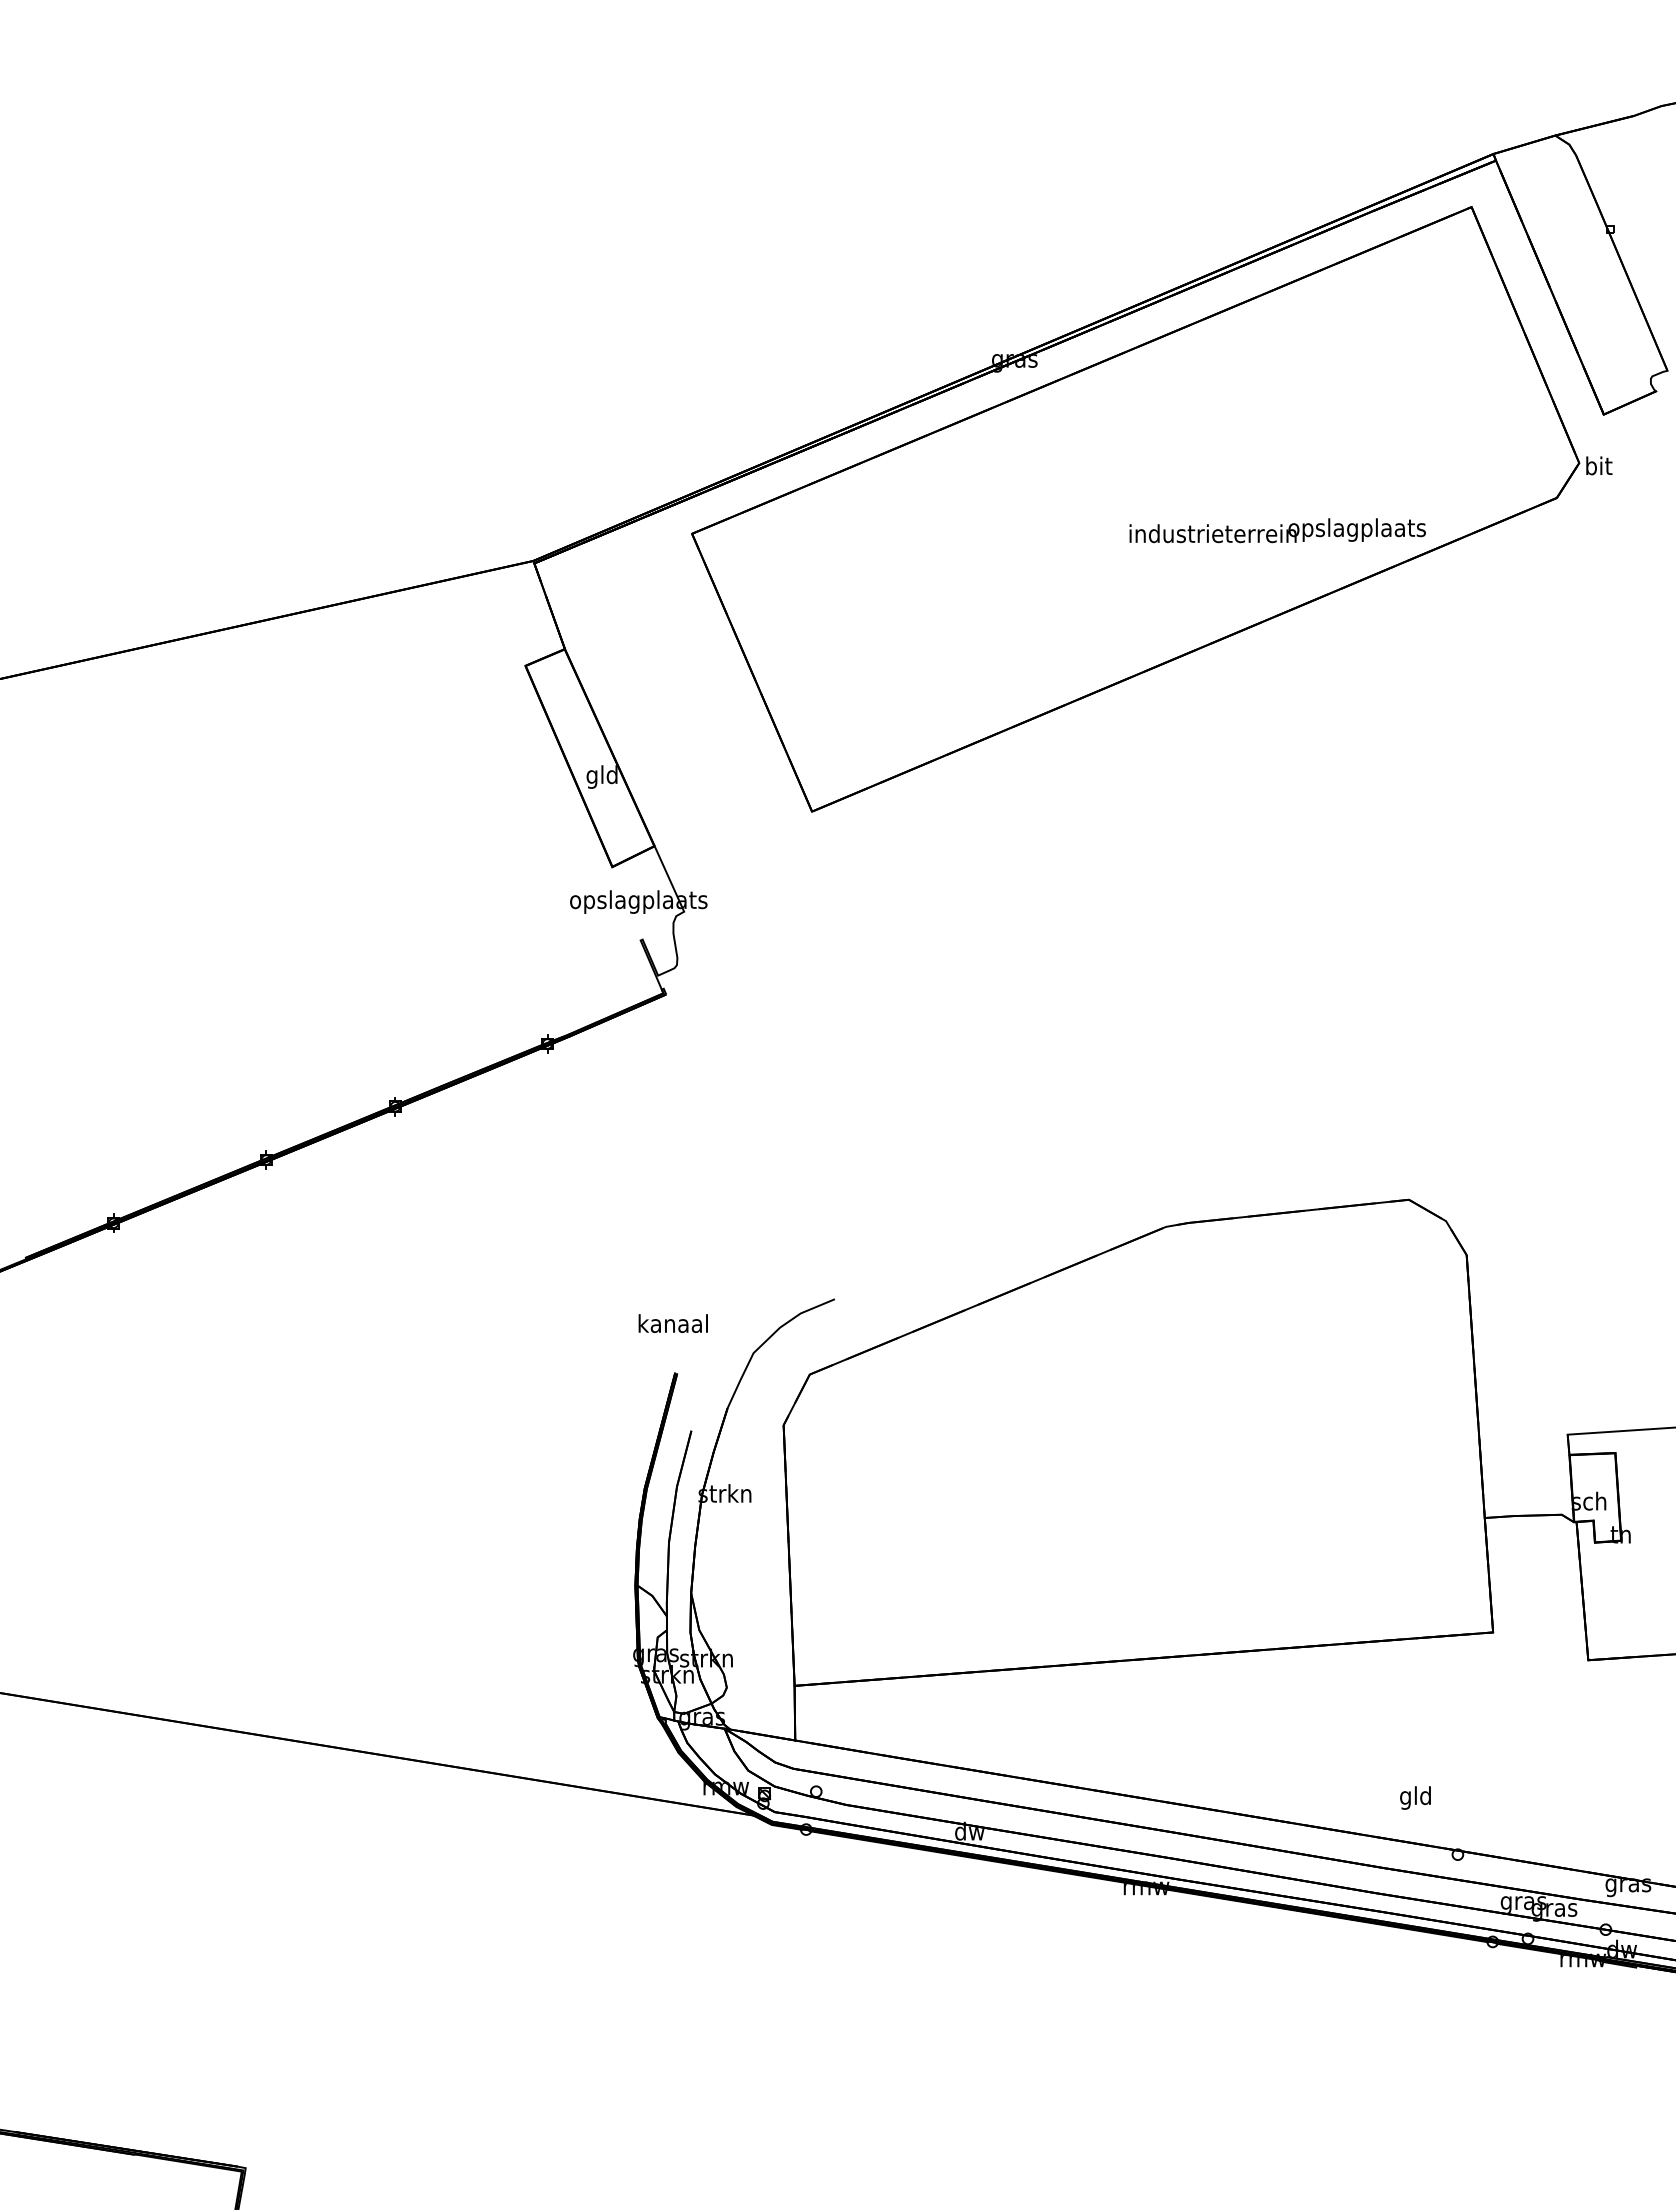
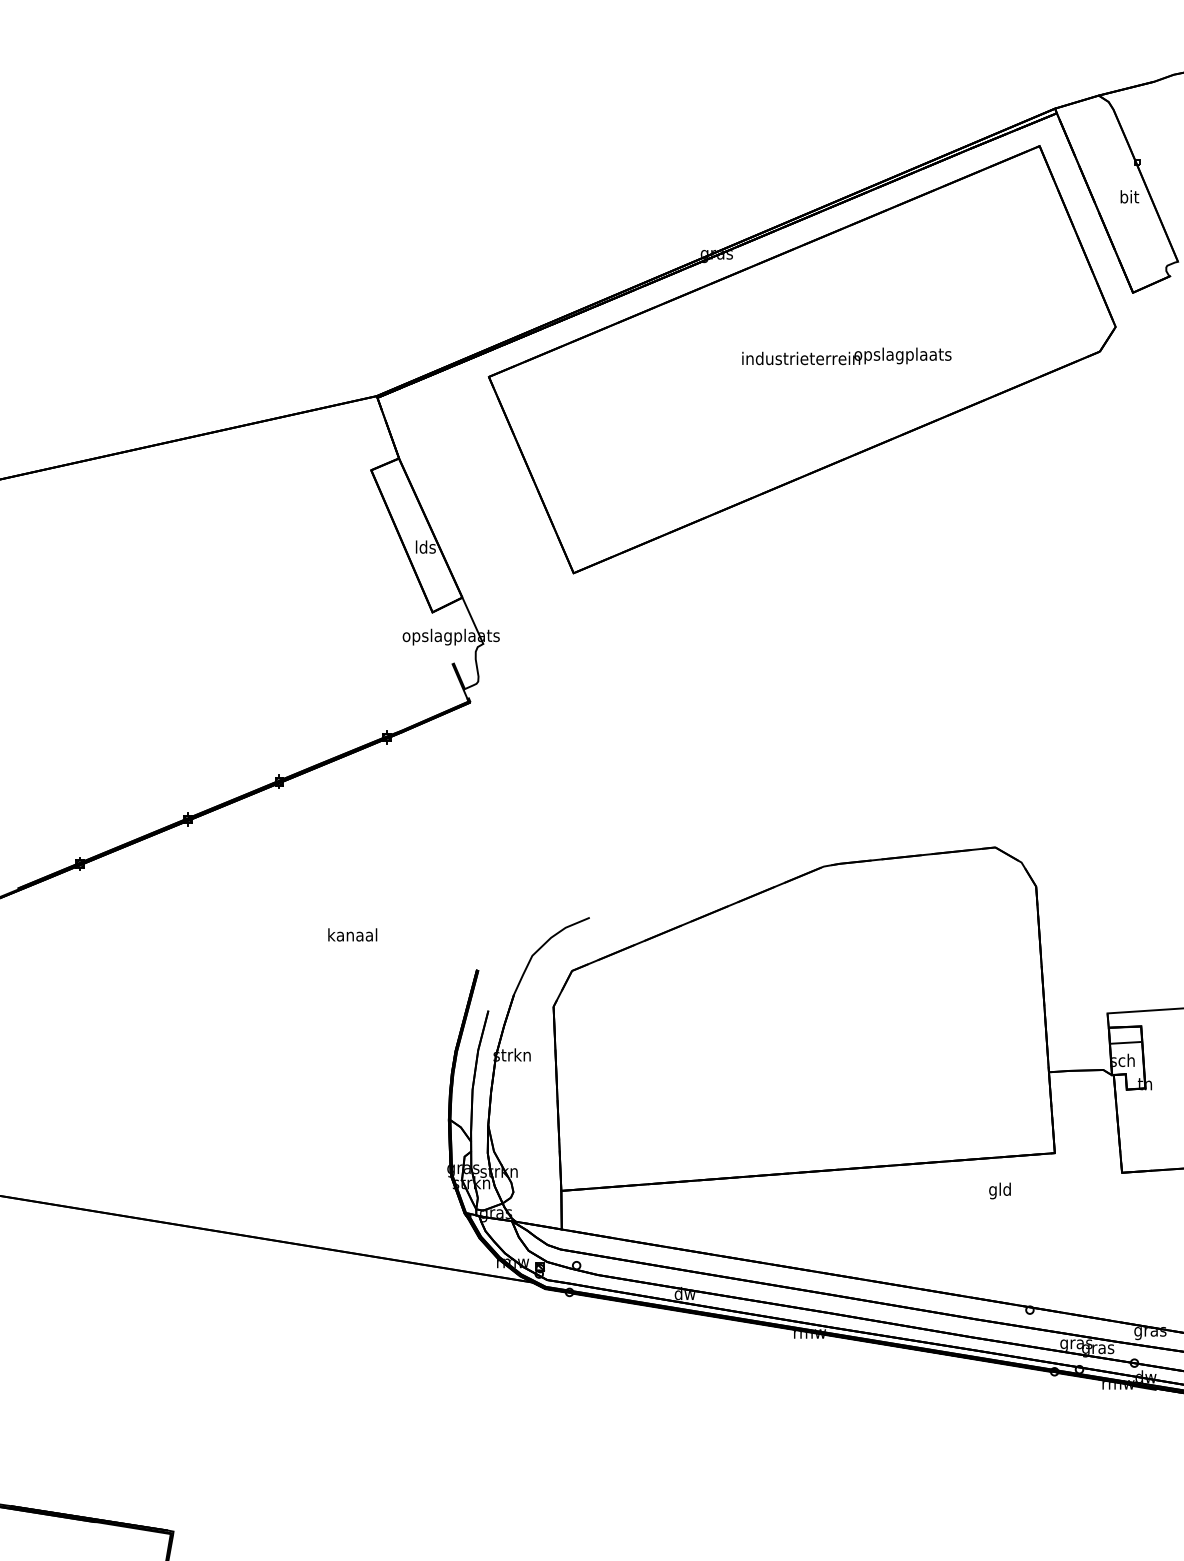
text: (1599, 465) -> (1129, 196), moved
text: (1277, 530) -> (846, 356), moved
text: (601, 776) -> (424, 548), gld -> lds
text: (672, 1323) -> (352, 934), moved
line: (1593, 1476) -> (1125, 1042), added
text: (1415, 1797) -> (1000, 1190), moved

